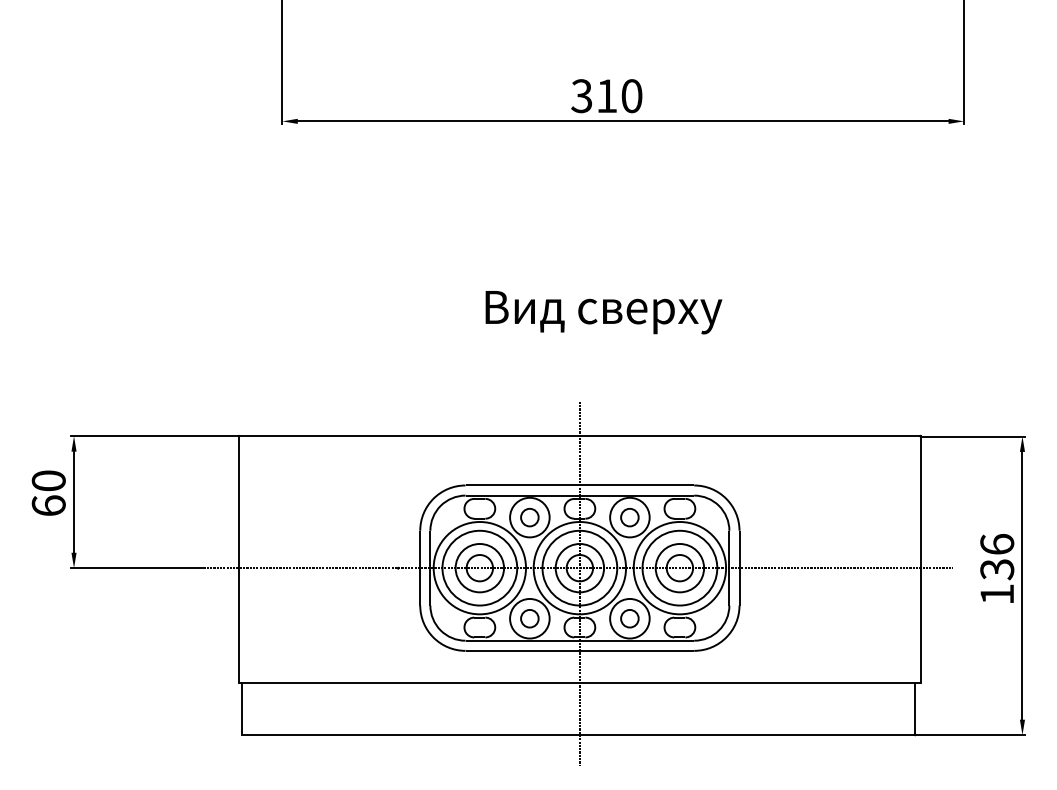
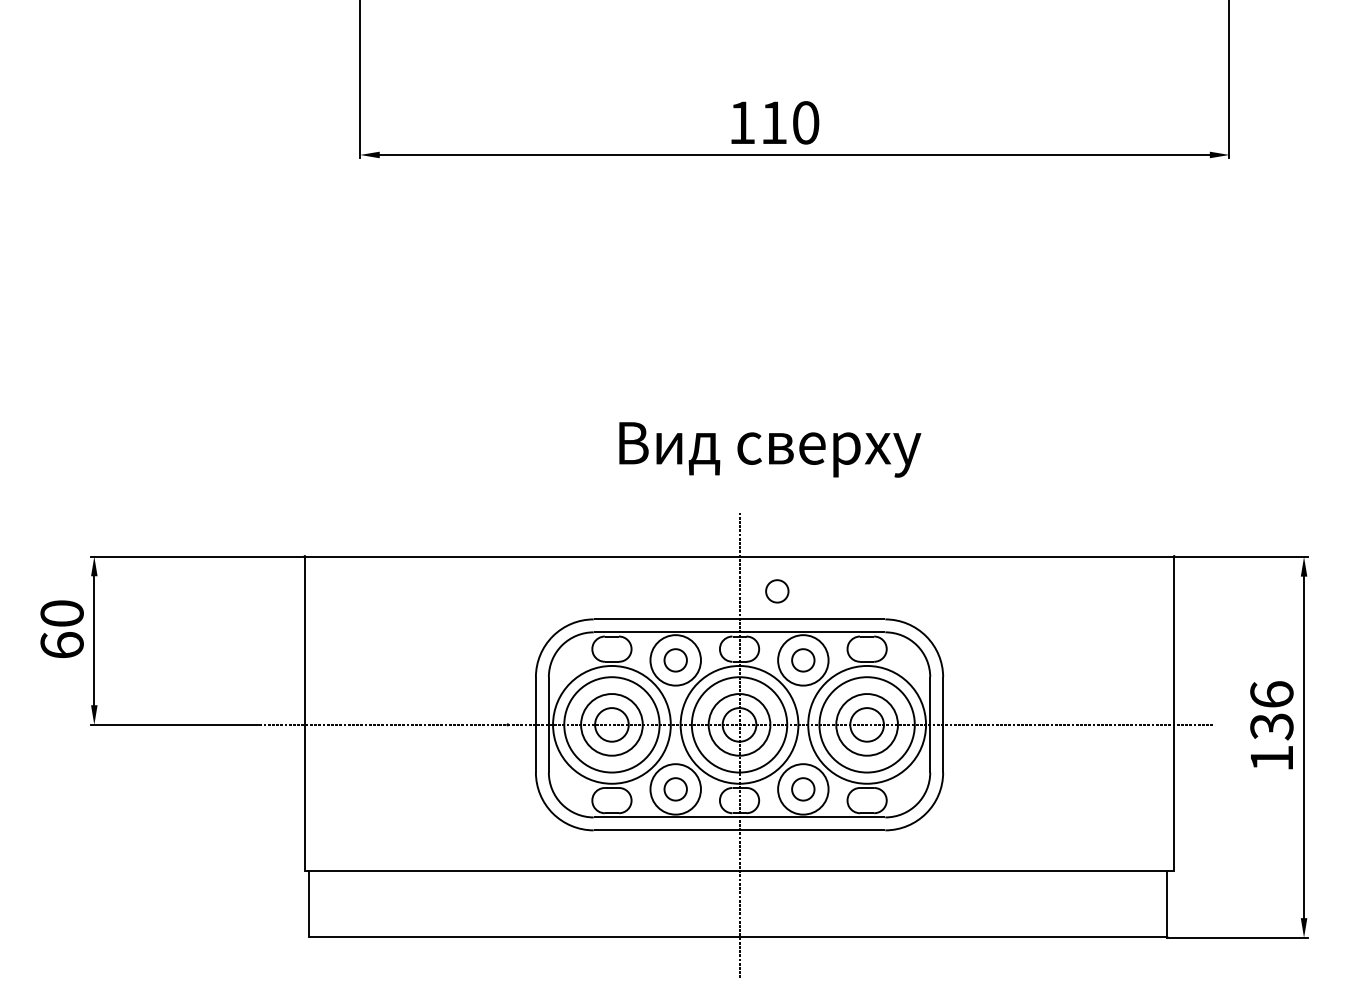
text: (581, 95) -> (741, 122), 310 -> 110
text: (604, 312) -> (770, 449), moved
part: (609, 463) -> (777, 591), added

